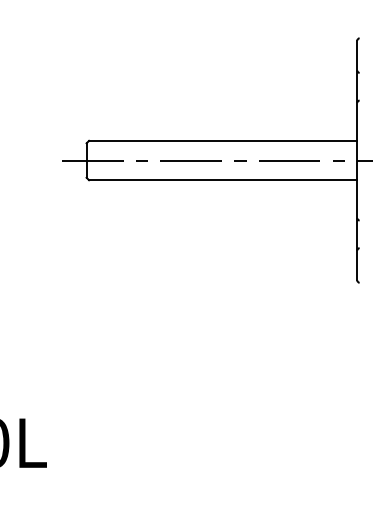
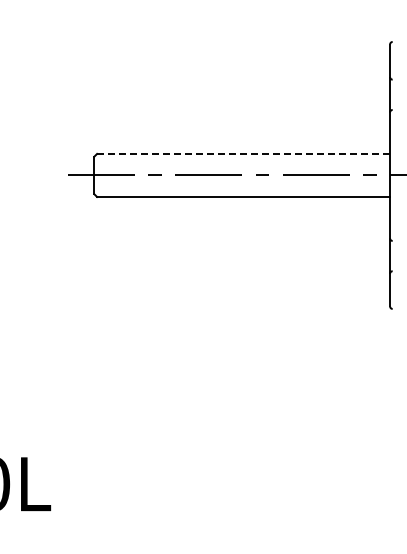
line: (223, 140) -> (243, 153), solid -> dashed

